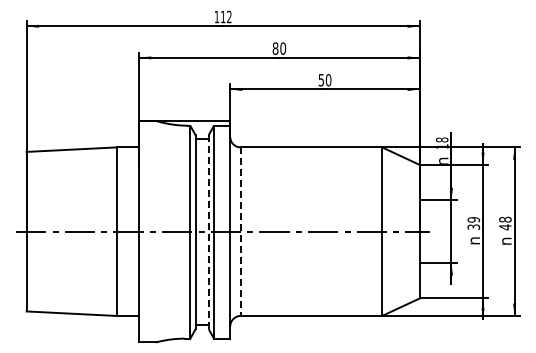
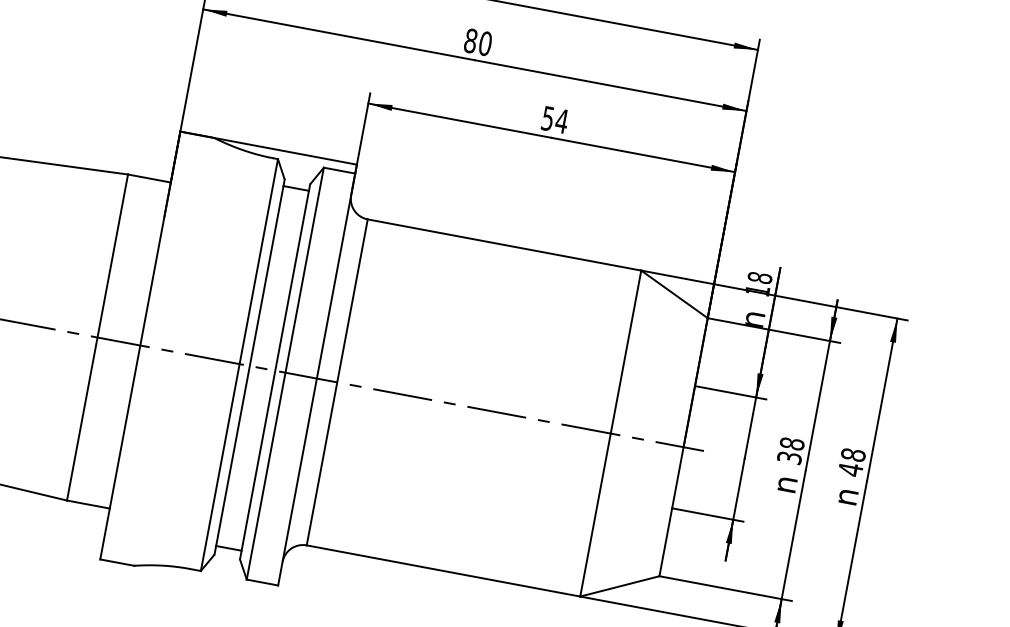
text: (328, 80) -> (561, 121), 50 -> 54
text: (473, 219) -> (791, 443), 39 -> 38
line: (208, 232) -> (274, 372), dashed -> solid
line: (240, 232) -> (336, 383), dashed -> solid

